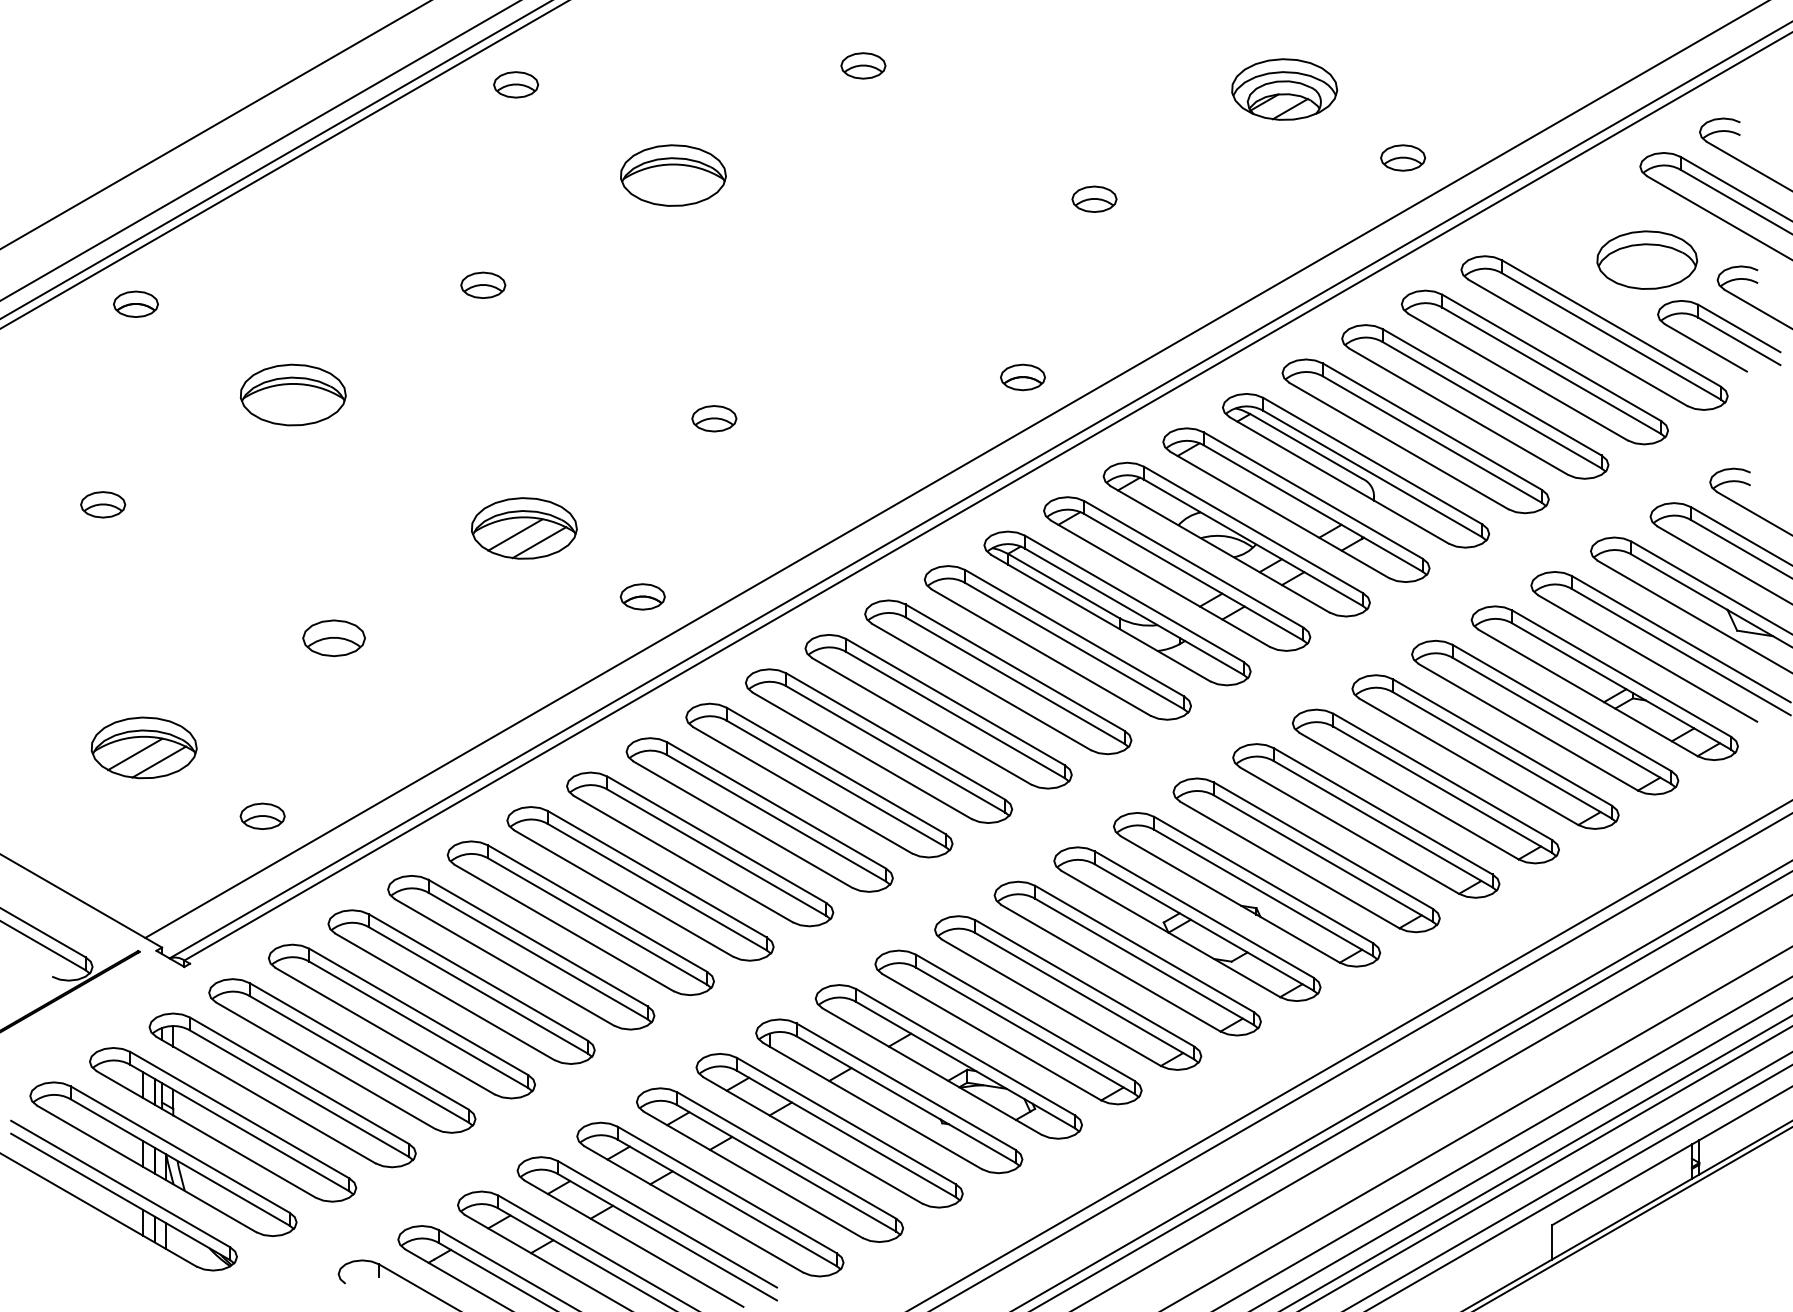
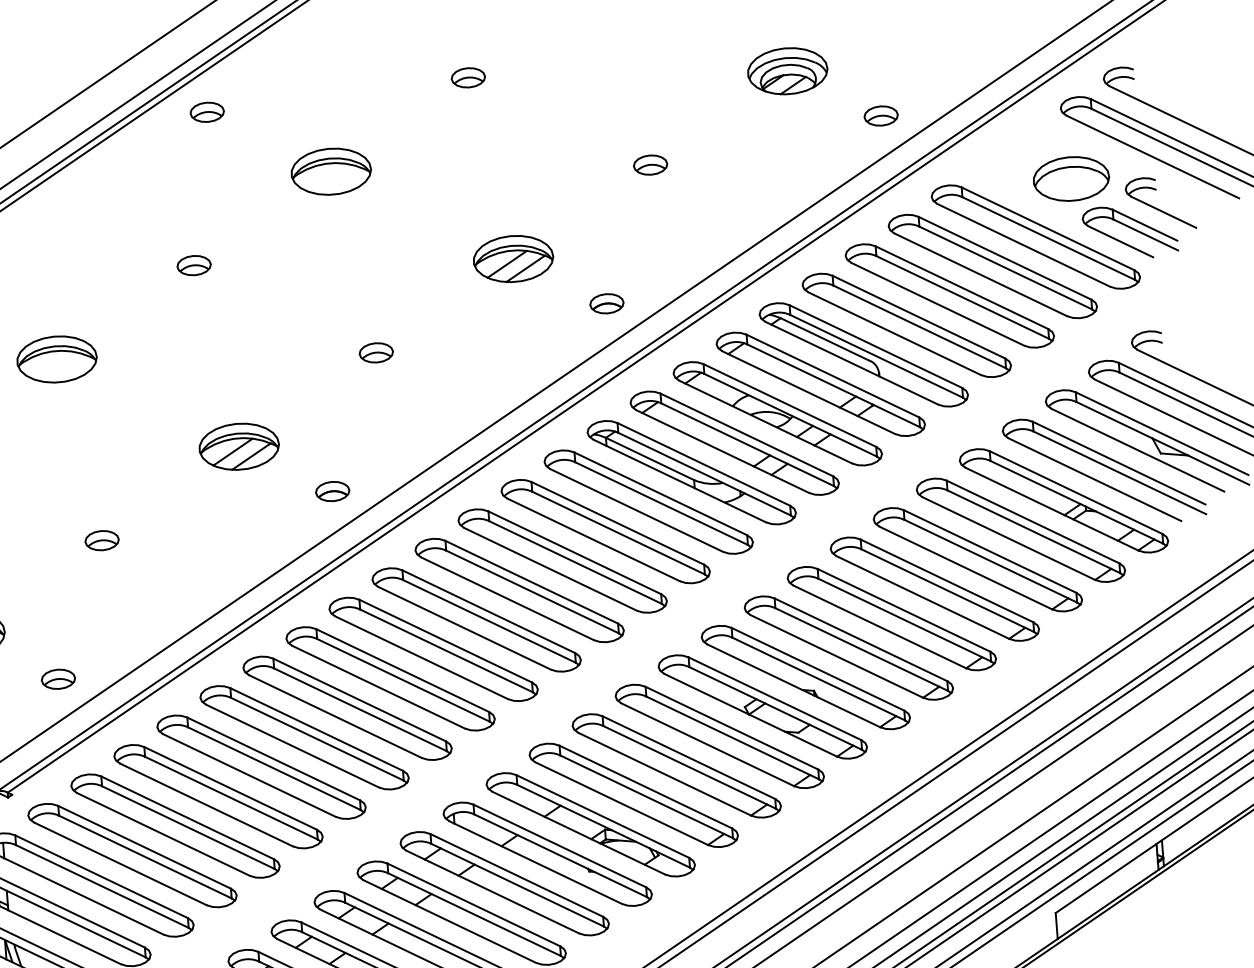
part: (904, 308) -> (513, 258), added
part: (334, 637) -> (102, 540), size x0.71

